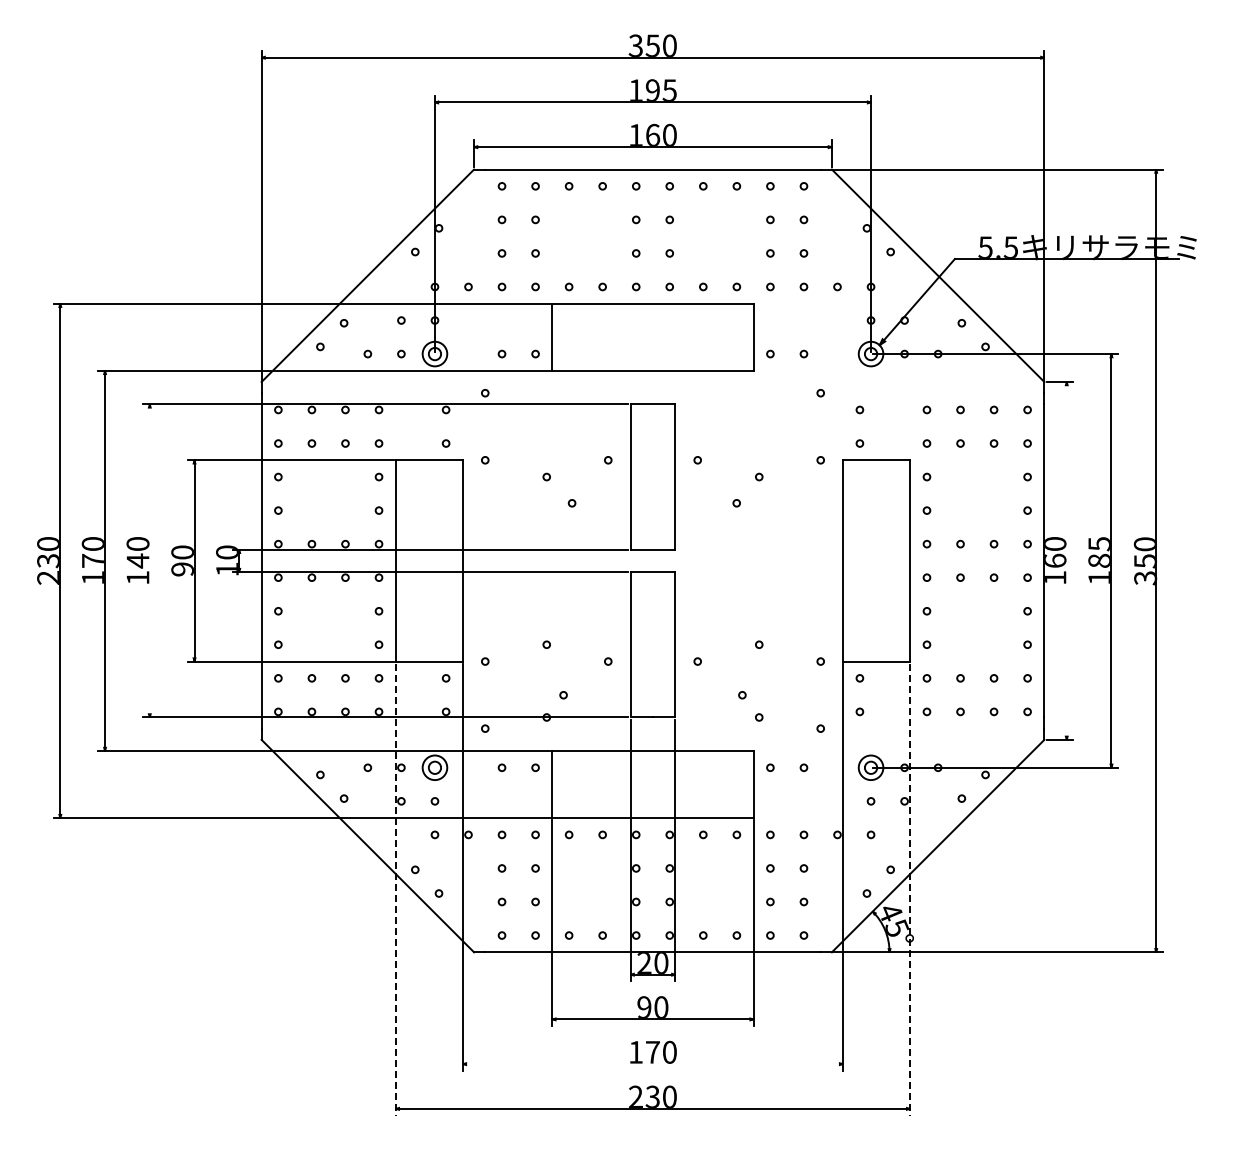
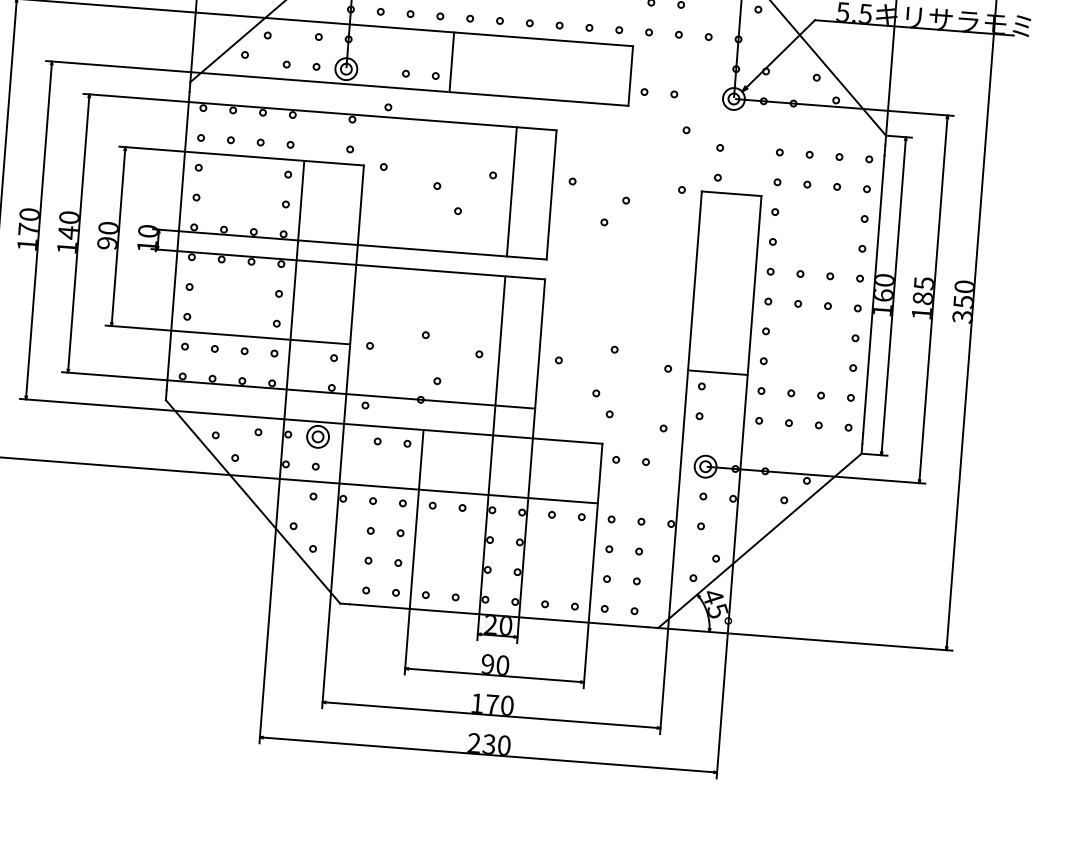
line: (149, 560) -> (78, 233), added
line: (1066, 560) -> (893, 295), added
line: (395, 889) -> (274, 542), dashed -> solid
line: (910, 889) -> (732, 577), dashed -> solid
line: (652, 1064) -> (491, 715), added

